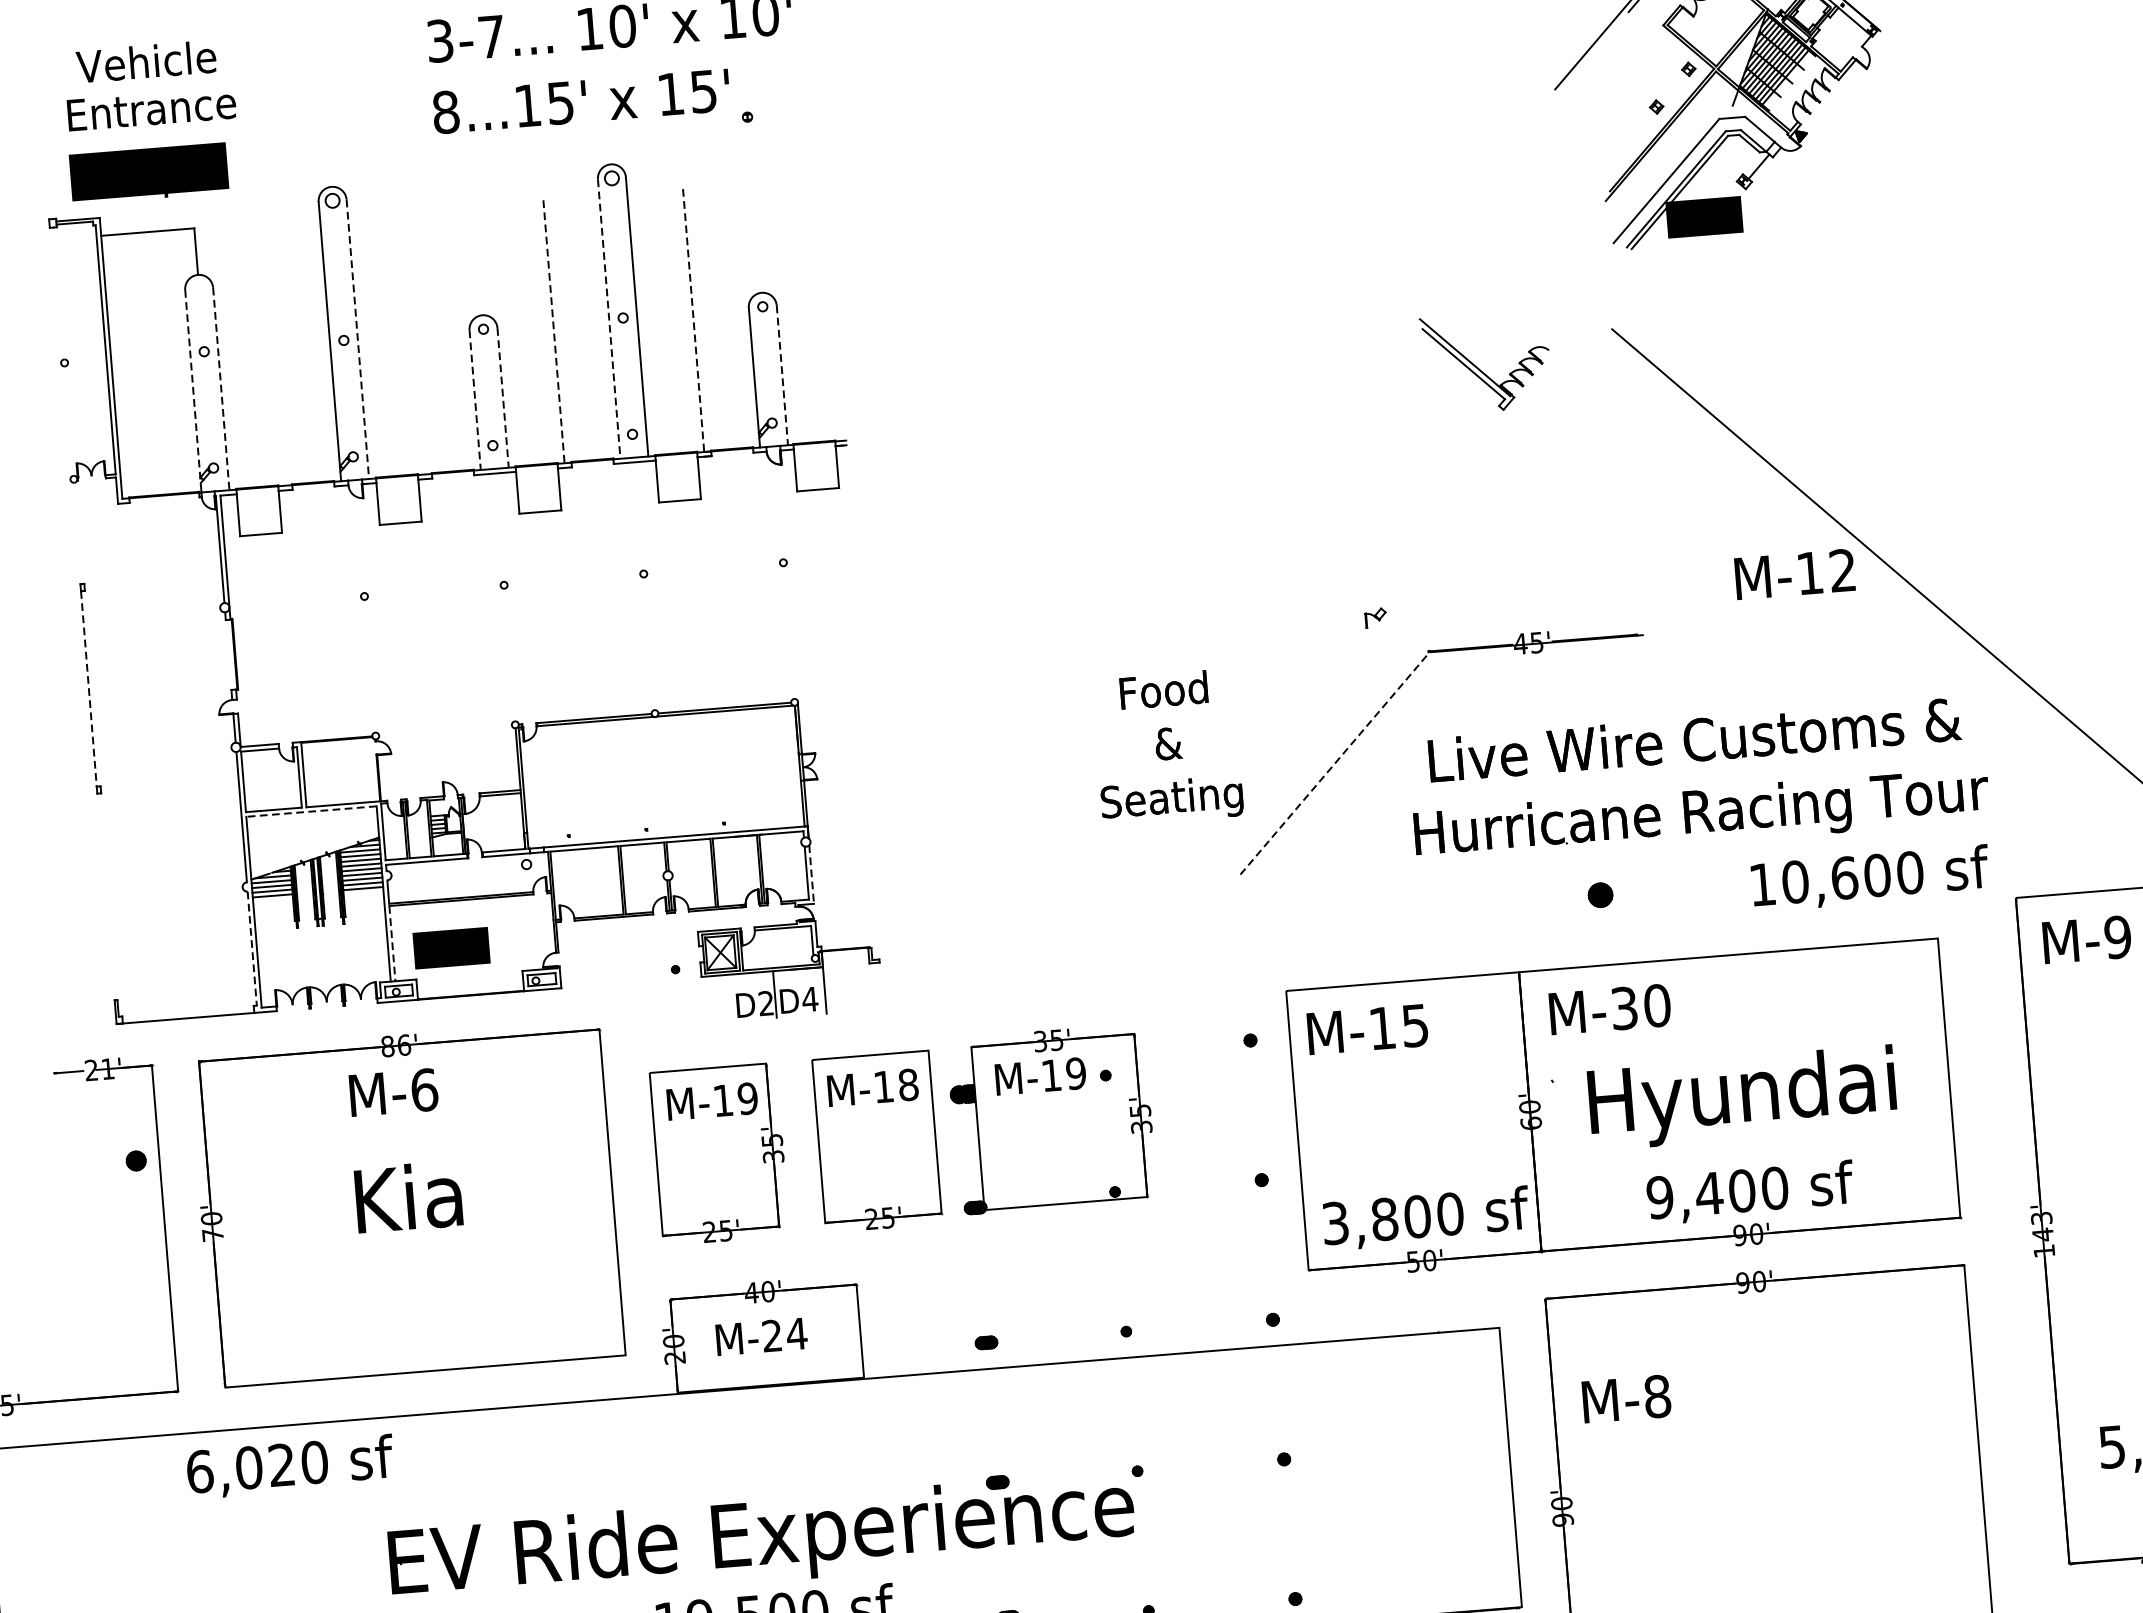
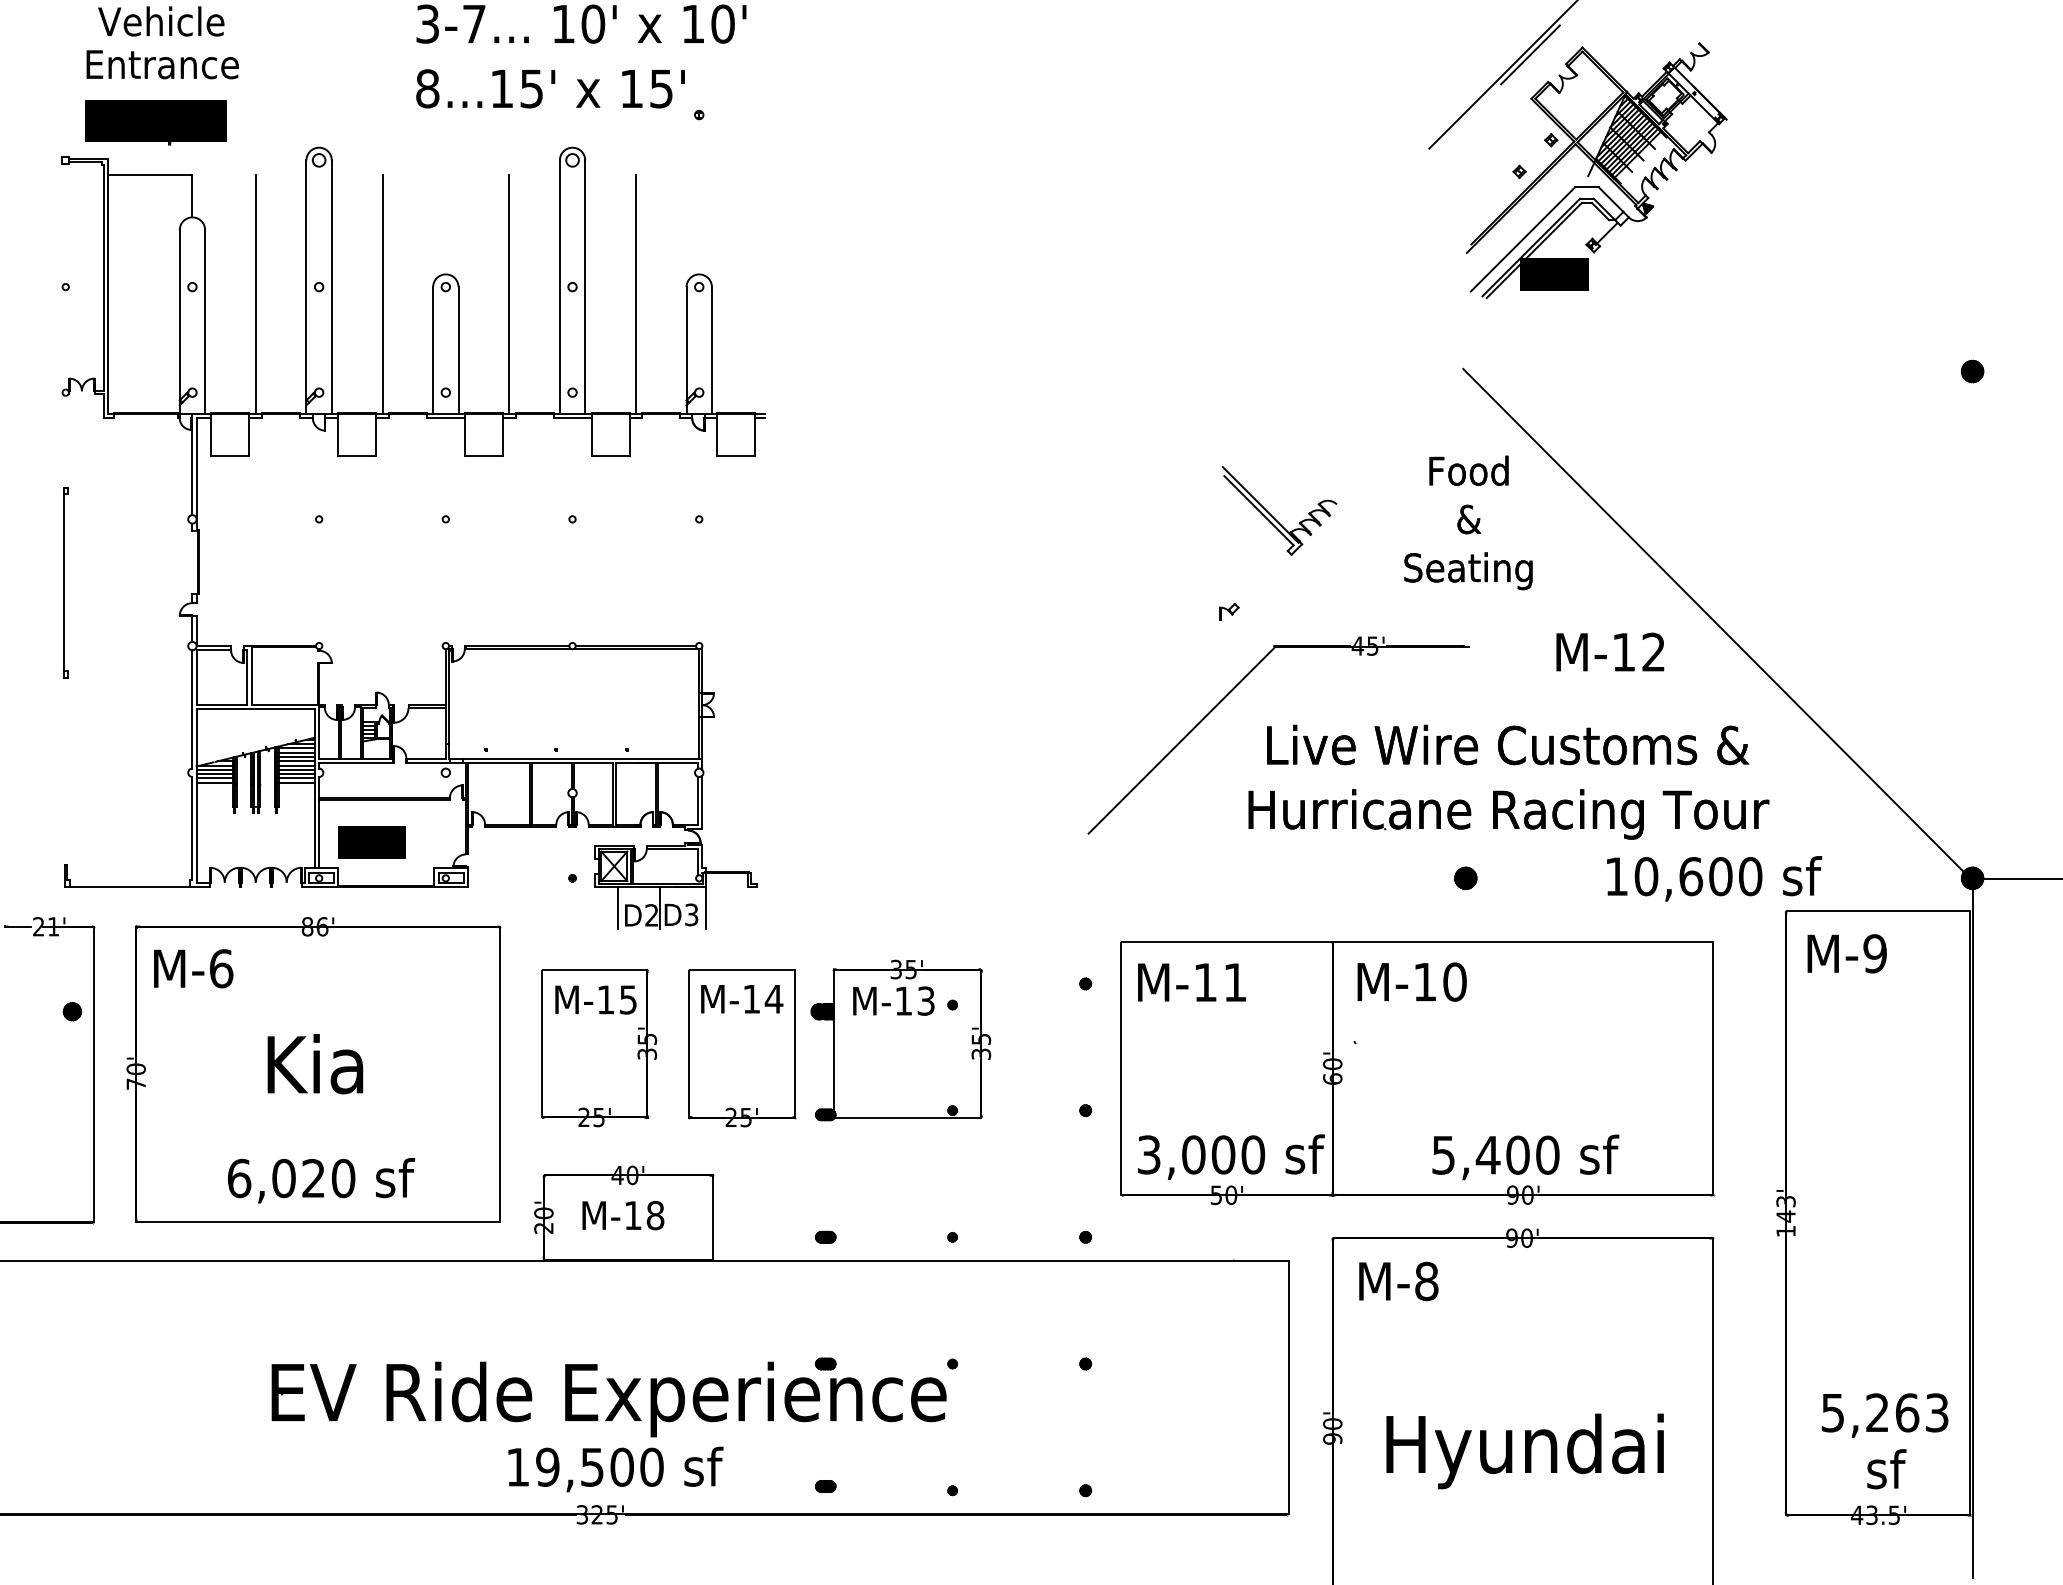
line: (608, 319) -> (559, 287), dashed -> solid
line: (693, 320) -> (635, 294), dashed -> solid
line: (554, 331) -> (509, 294), dashed -> solid
line: (357, 339) -> (331, 287), dashed -> solid
line: (414, 343) -> (382, 294), added
line: (274, 354) -> (255, 294), added
part: (1480, 369) -> (1273, 516), moved
line: (781, 375) -> (711, 350), dashed -> solid
line: (221, 388) -> (205, 321), dashed -> solid
line: (193, 390) -> (179, 321), dashed -> solid
line: (503, 398) -> (458, 350), dashed -> solid
line: (475, 400) -> (433, 350), dashed -> solid
text: (1795, 573) -> (1610, 651), moved
line: (89, 688) -> (64, 582), dashed -> solid
text: (1167, 747) -> (1468, 522), moved
line: (1334, 763) -> (1181, 740), dashed -> solid
line: (311, 811) -> (255, 709), dashed -> solid
line: (812, 874) -> (702, 802), dashed -> solid
text: (1870, 878) -> (1714, 878), moved
part: (1600, 895) -> (1465, 878), moved
line: (392, 943) -> (319, 834), dashed -> solid
line: (252, 948) -> (192, 828), dashed -> solid
line: (728, 997) -> (618, 907), added
text: (809, 998) -> (691, 914), D4 -> D3
text: (1624, 1007) -> (1425, 981), M-30 -> M-10
text: (1415, 1025) -> (1235, 982), M-15 -> M-11
text: (1075, 1072) -> (925, 1000), M-19 -> M-13
text: (907, 1084) -> (773, 998), M-18 -> M-14
text: (393, 1092) -> (193, 968), moved
text: (748, 1098) -> (628, 999), M-19 -> M-15
text: (1741, 1098) -> (1524, 1451), moved
text: (1659, 1196) -> (1443, 1154), 9,400 -> 5,400
text: (1384, 1218) -> (1193, 1154), 3,800 -> 3,000
text: (784, 1334) -> (644, 1215), M-24 -> M-18
text: (1626, 1399) -> (1398, 1281), moved
text: (290, 1466) -> (321, 1180), moved

